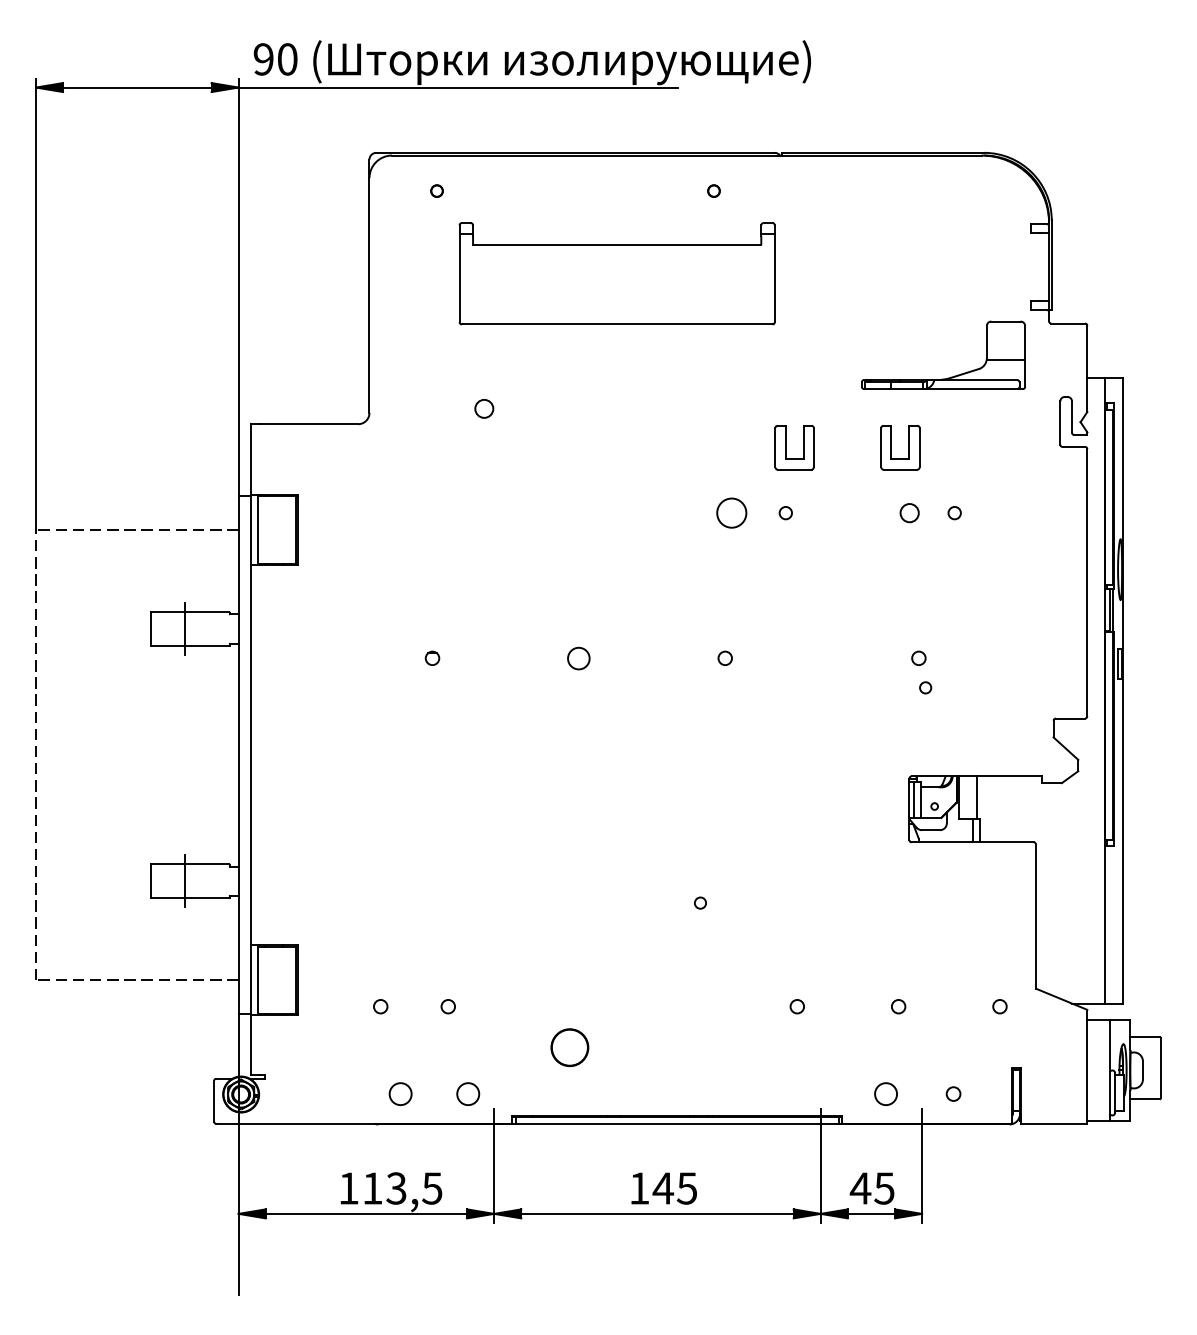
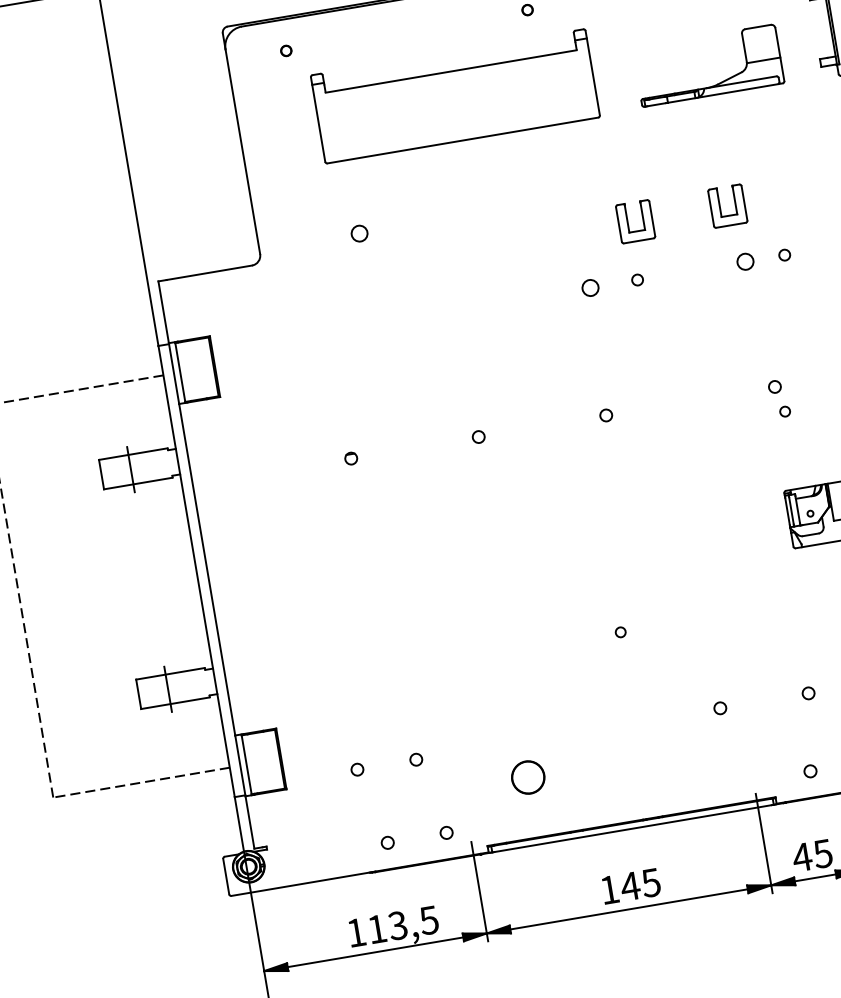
part: (951, 376) -> (718, 82), moved
circle: (731, 513) -> (590, 288), size x0.62
circle: (578, 657) -> (478, 436), size x0.62
circle: (400, 1093) -> (387, 842), size x0.62
circle: (468, 1093) -> (446, 832), size x0.62
circle: (885, 1093) -> (809, 770), size x0.62

